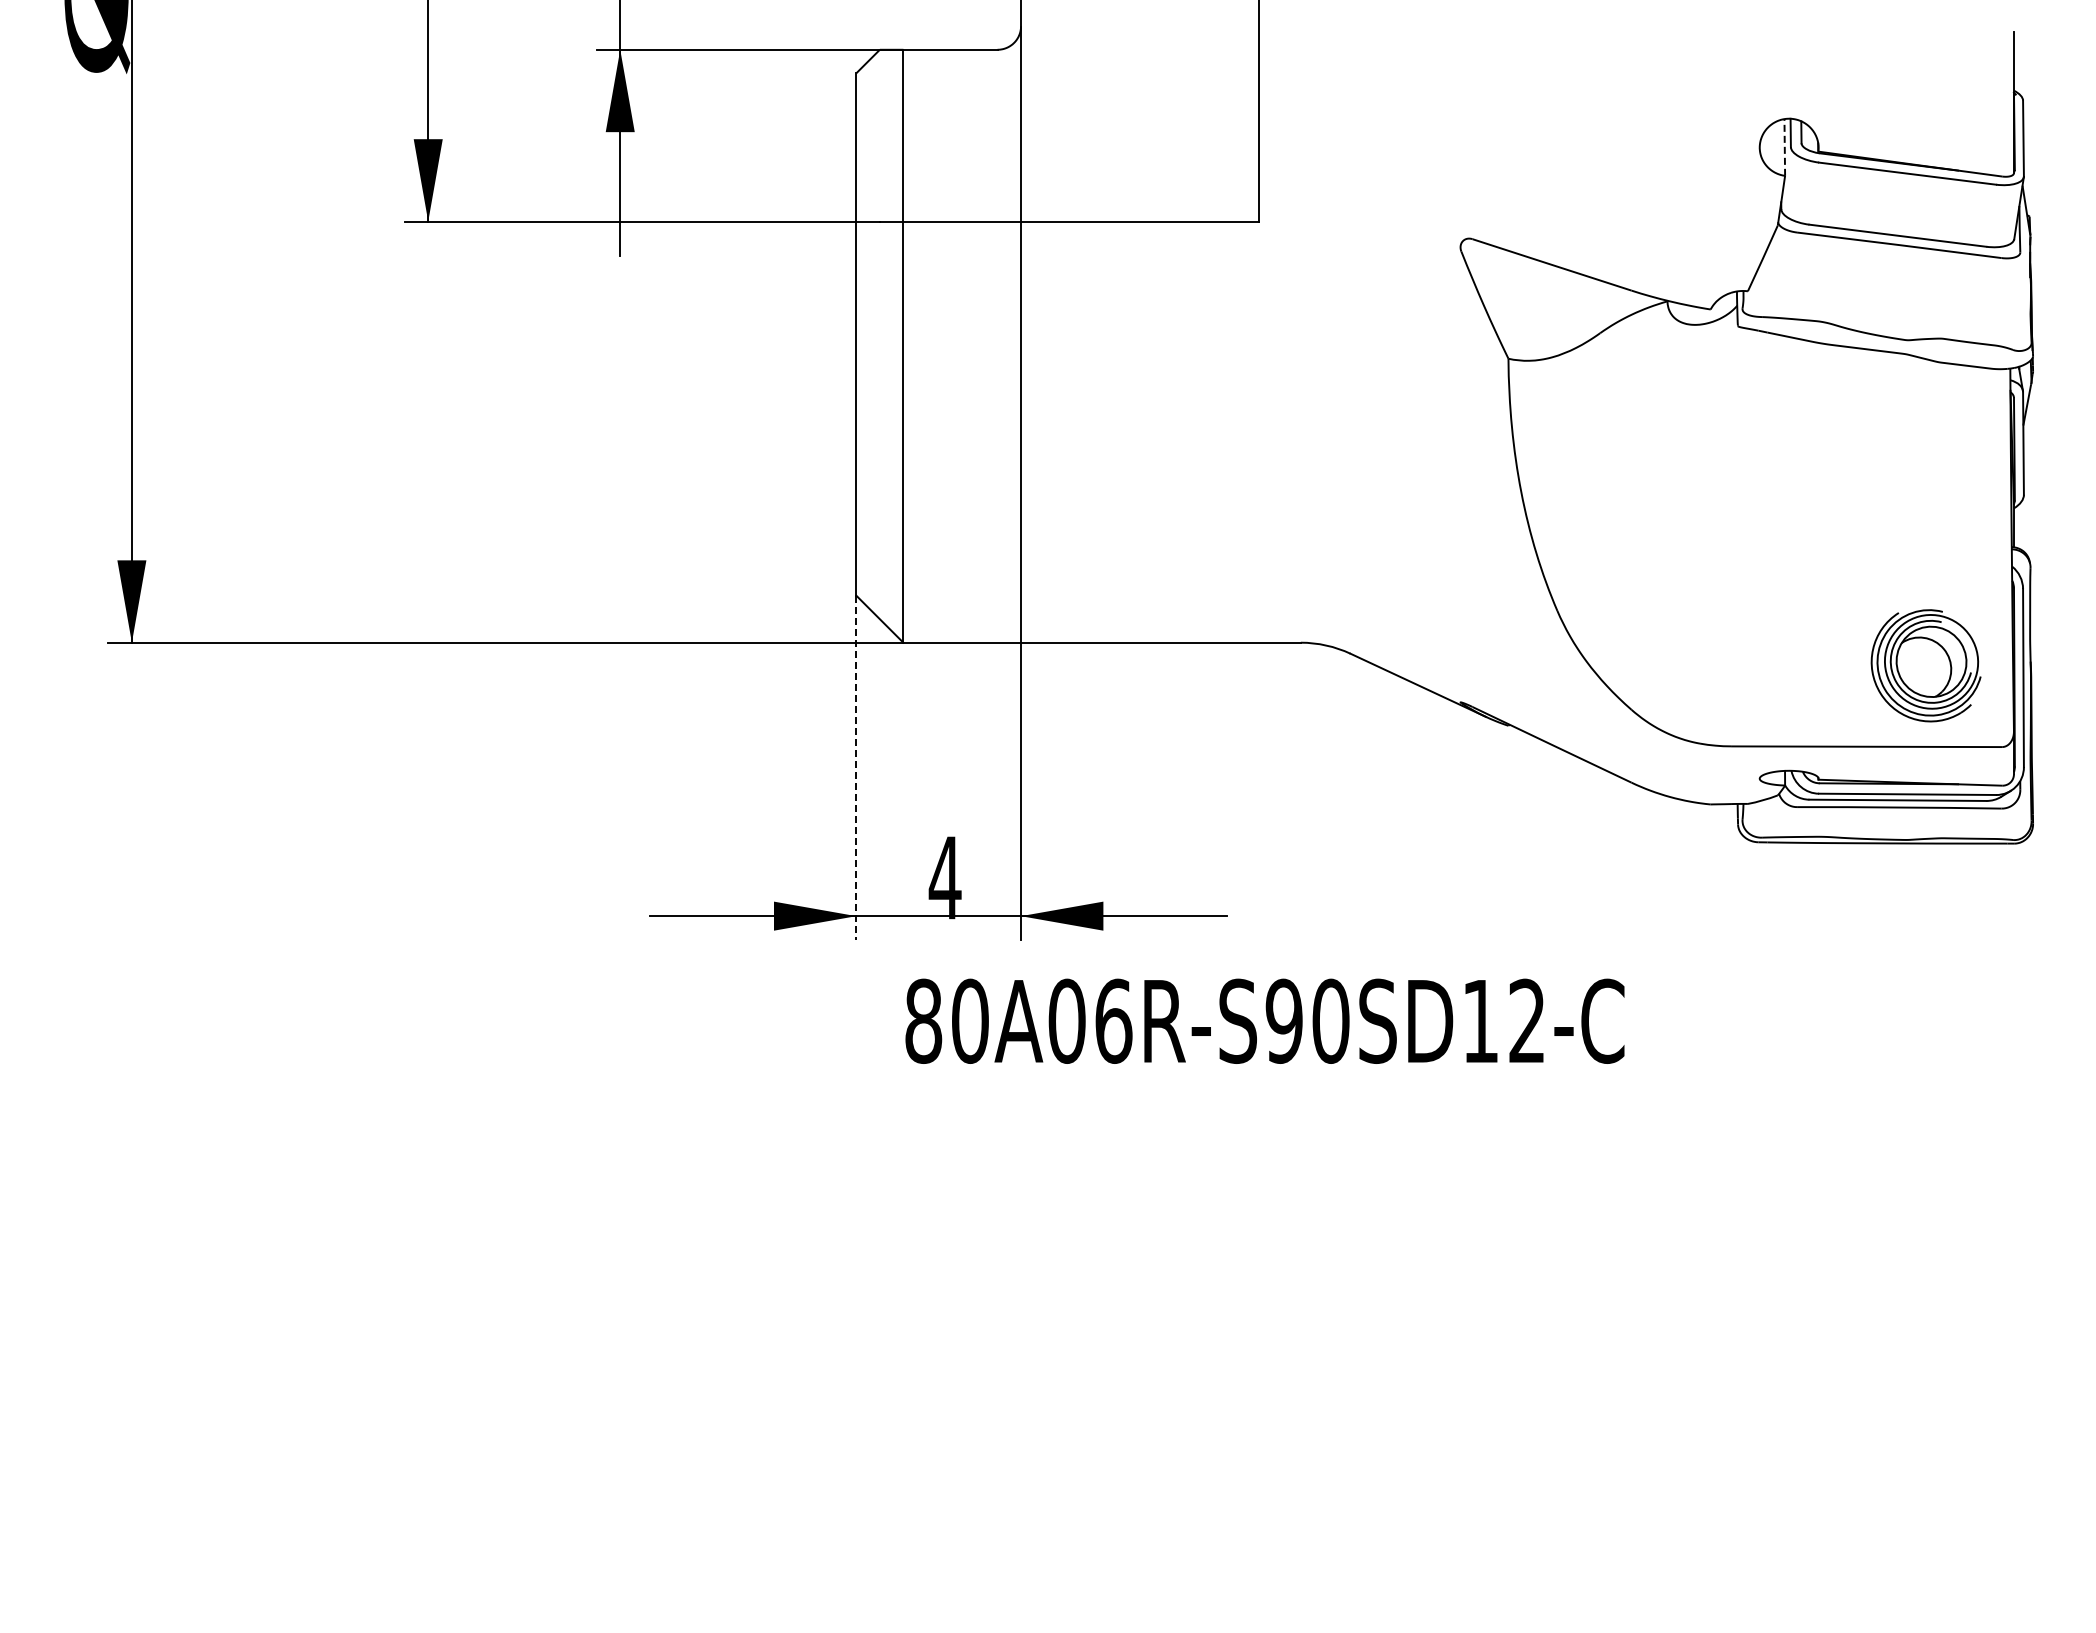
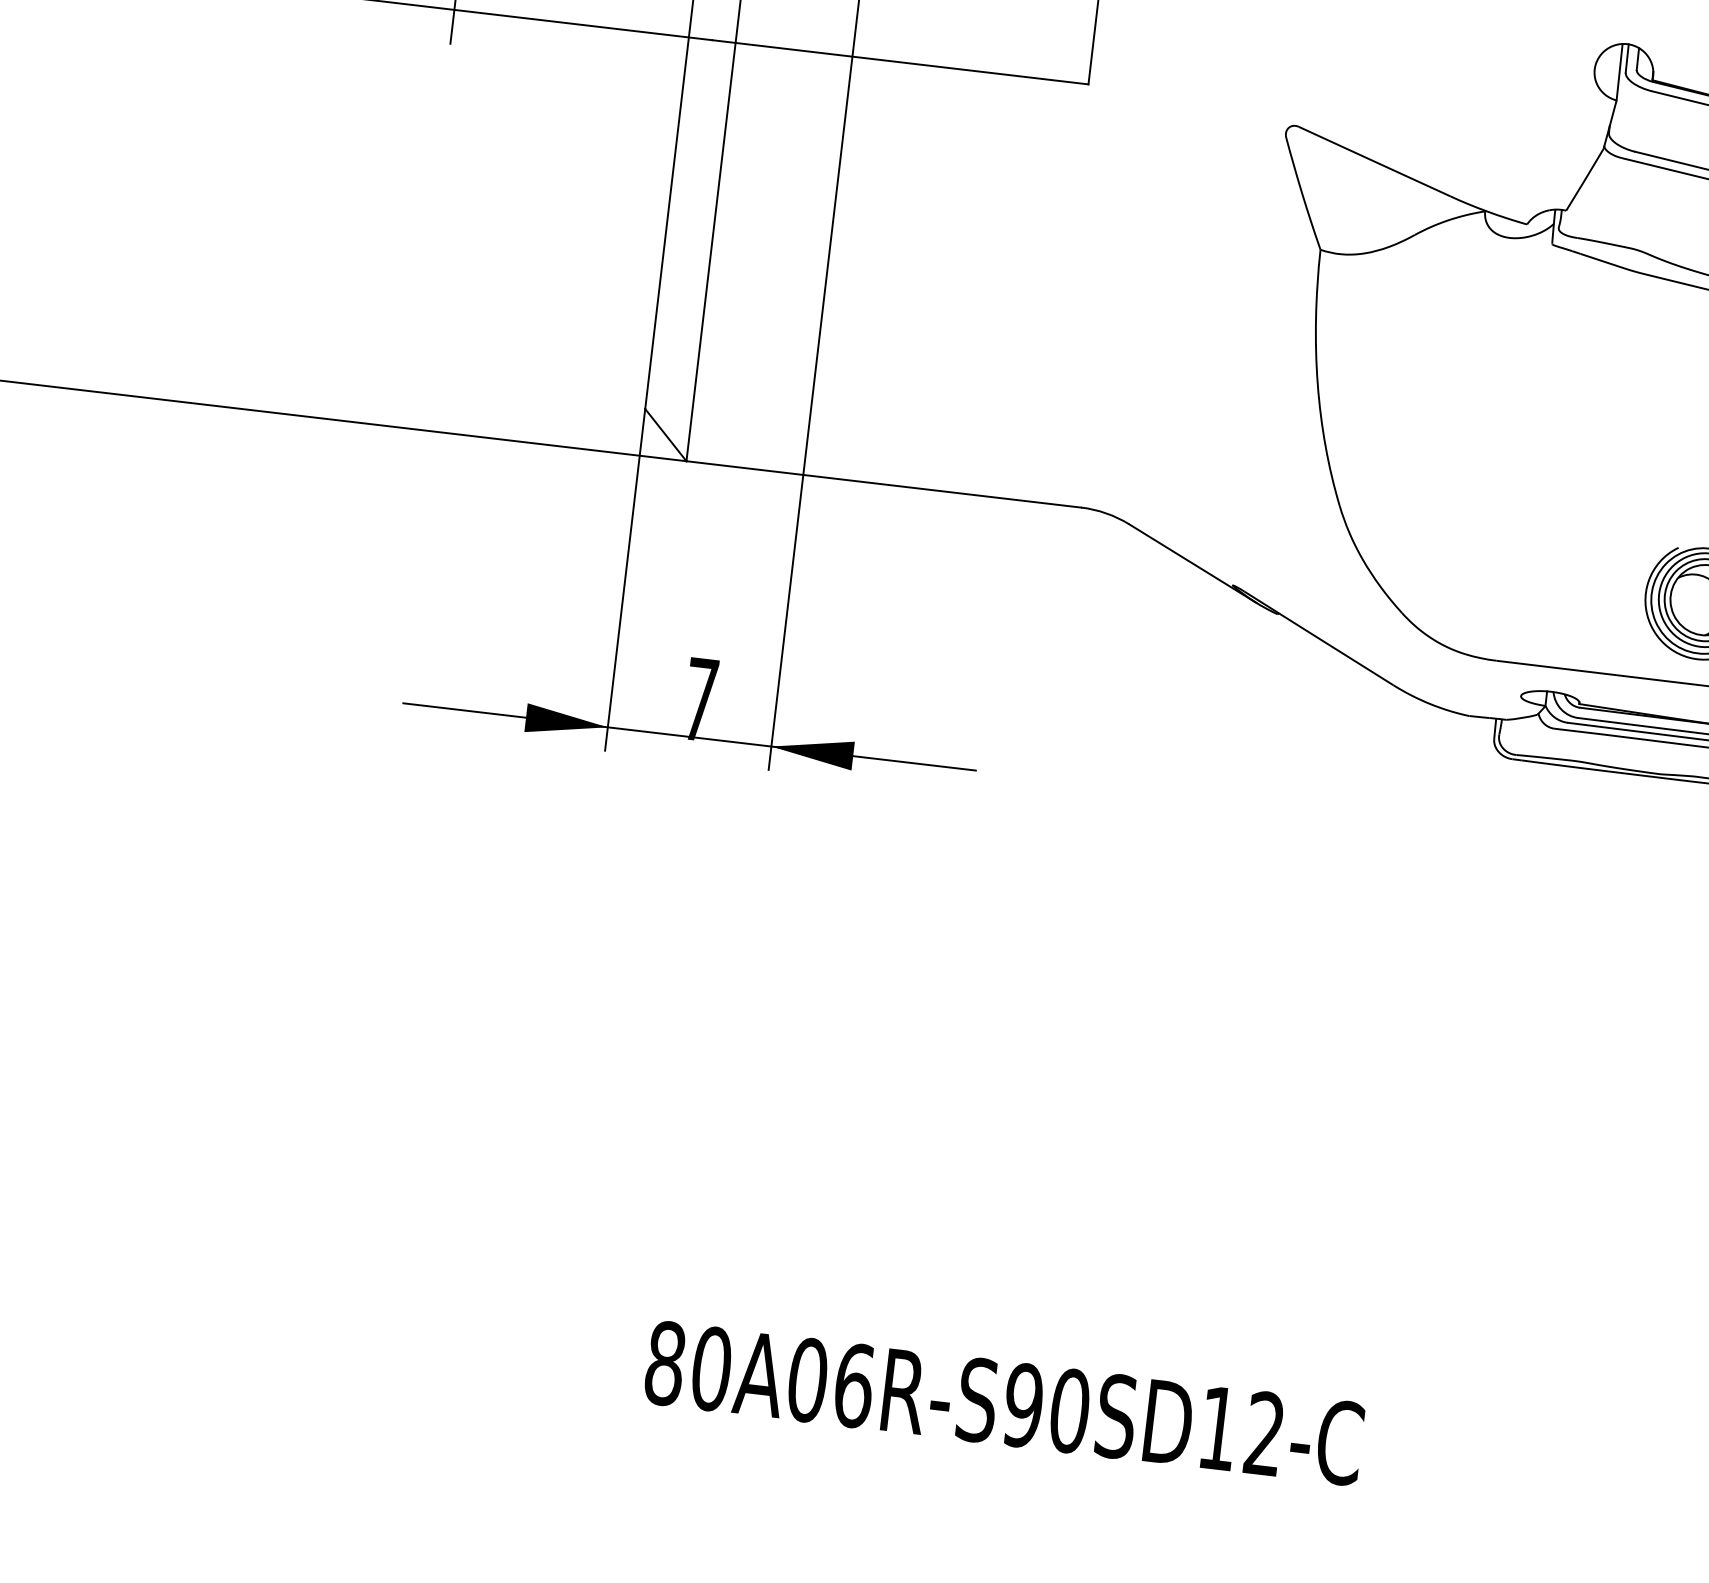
line: (1784, 147) -> (1619, 72), dashed -> solid
line: (856, 768) -> (625, 580), dashed -> solid
text: (944, 877) -> (699, 699), 4 -> 7
text: (1264, 1020) -> (1003, 1402), moved

